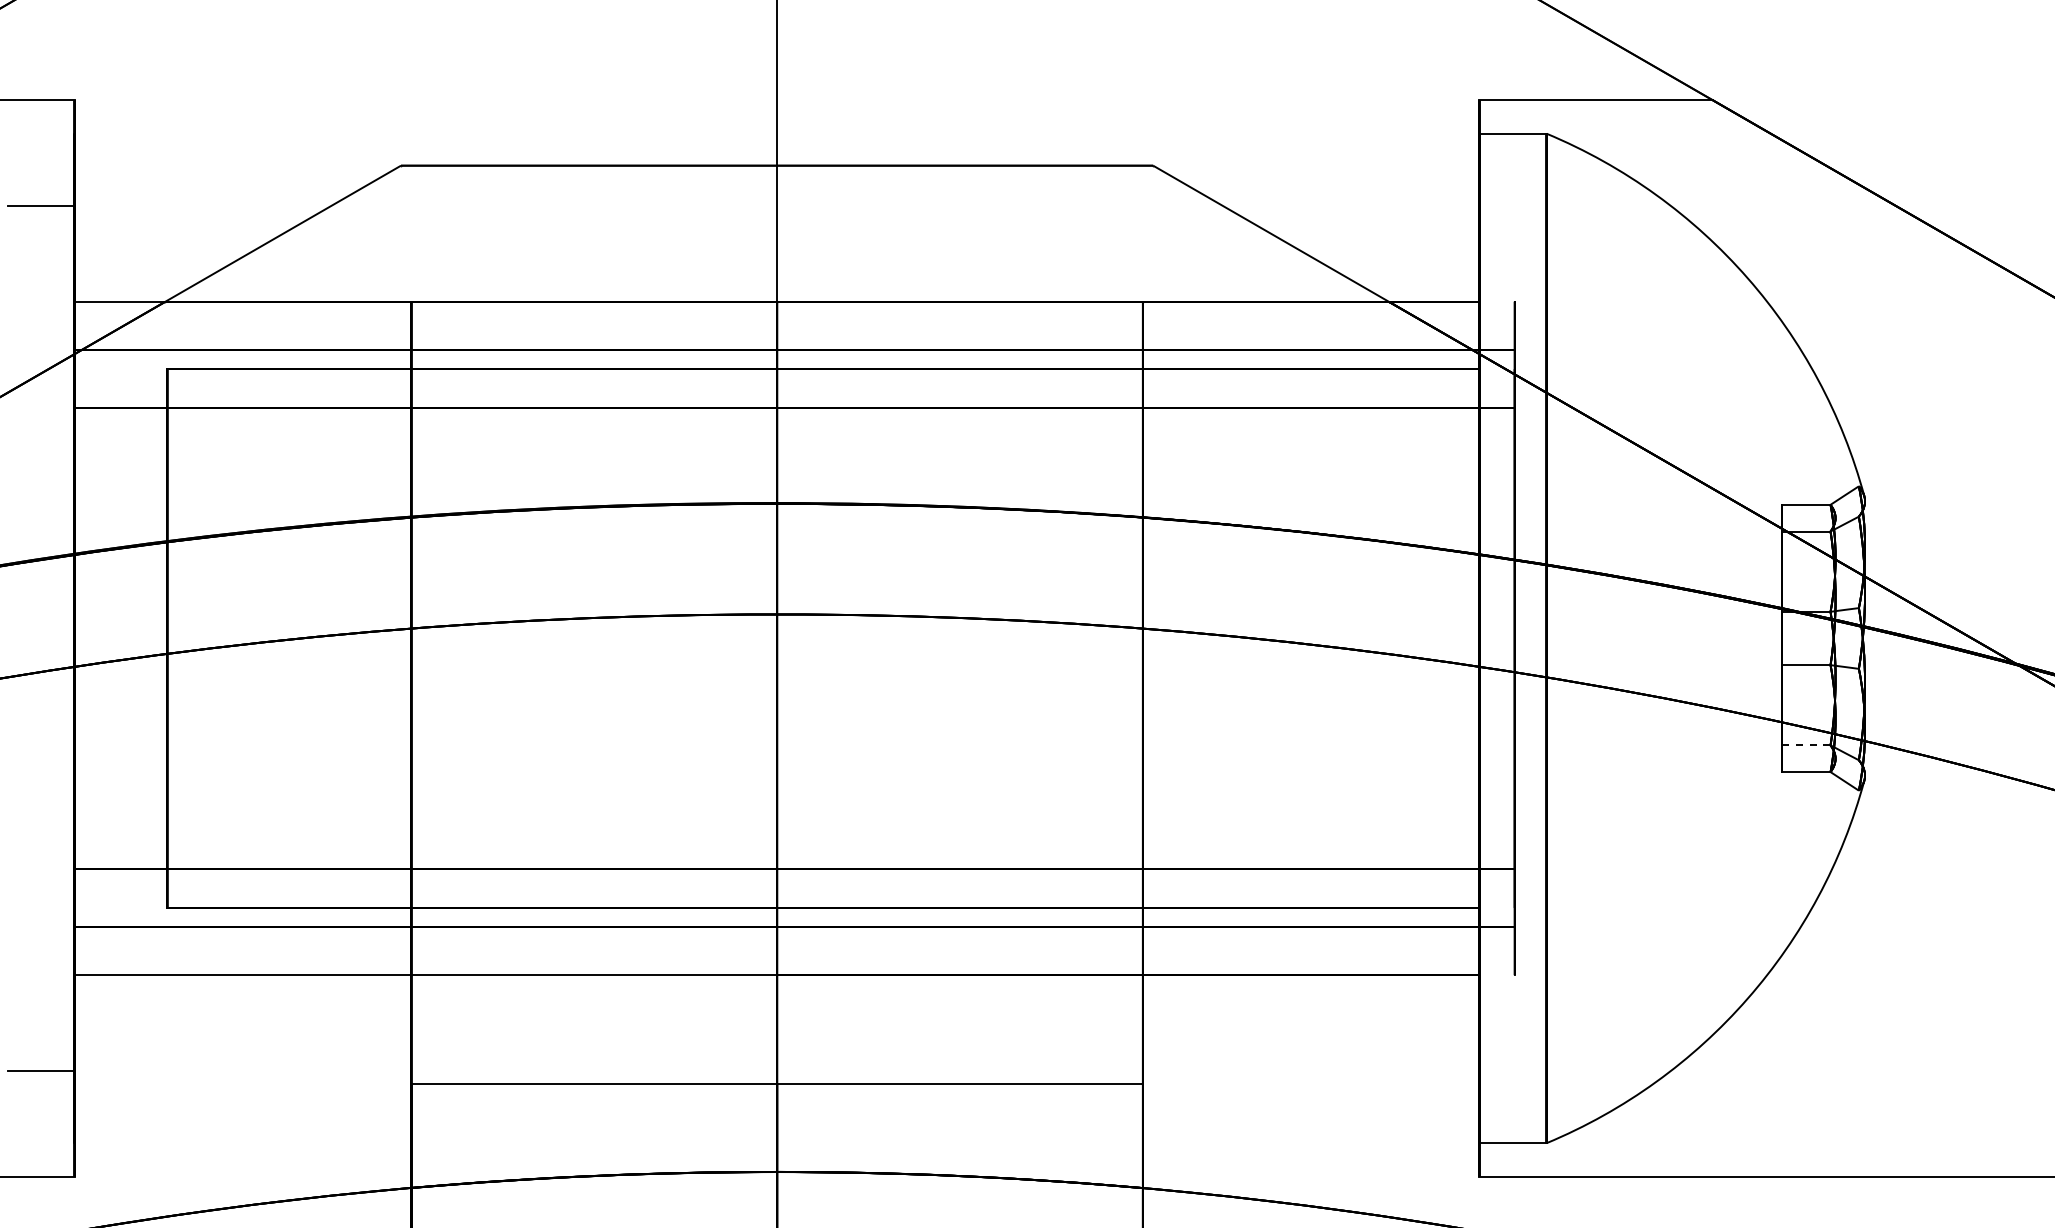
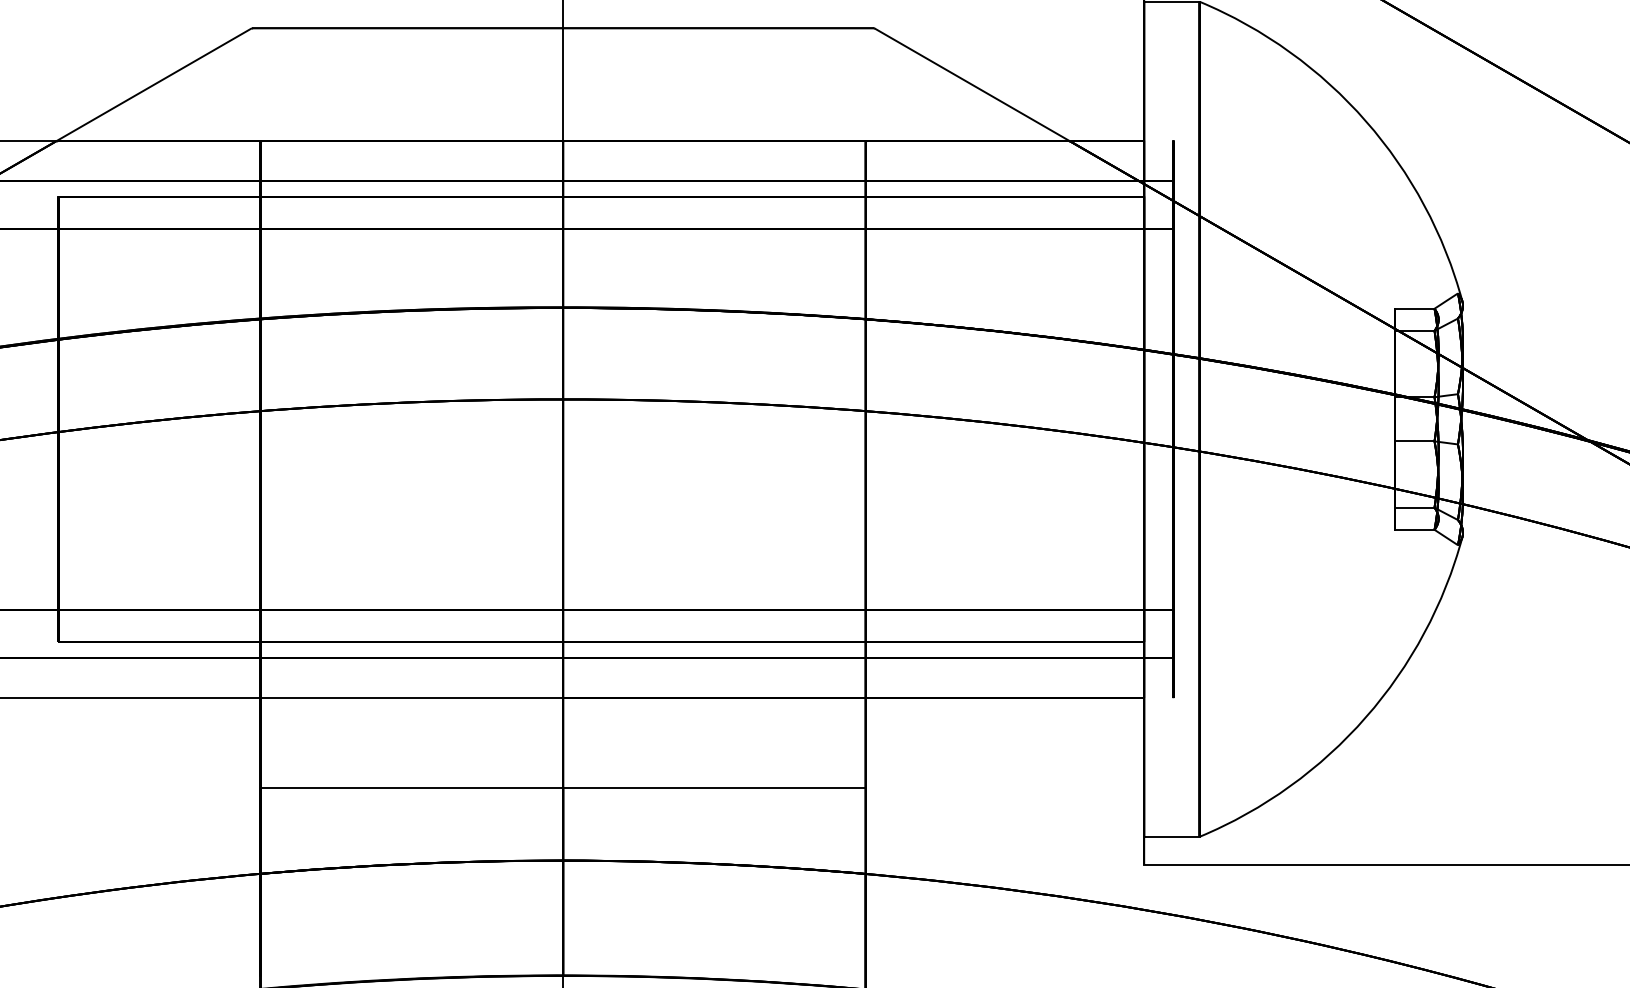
line: (1806, 745) -> (1414, 507), dashed -> solid

